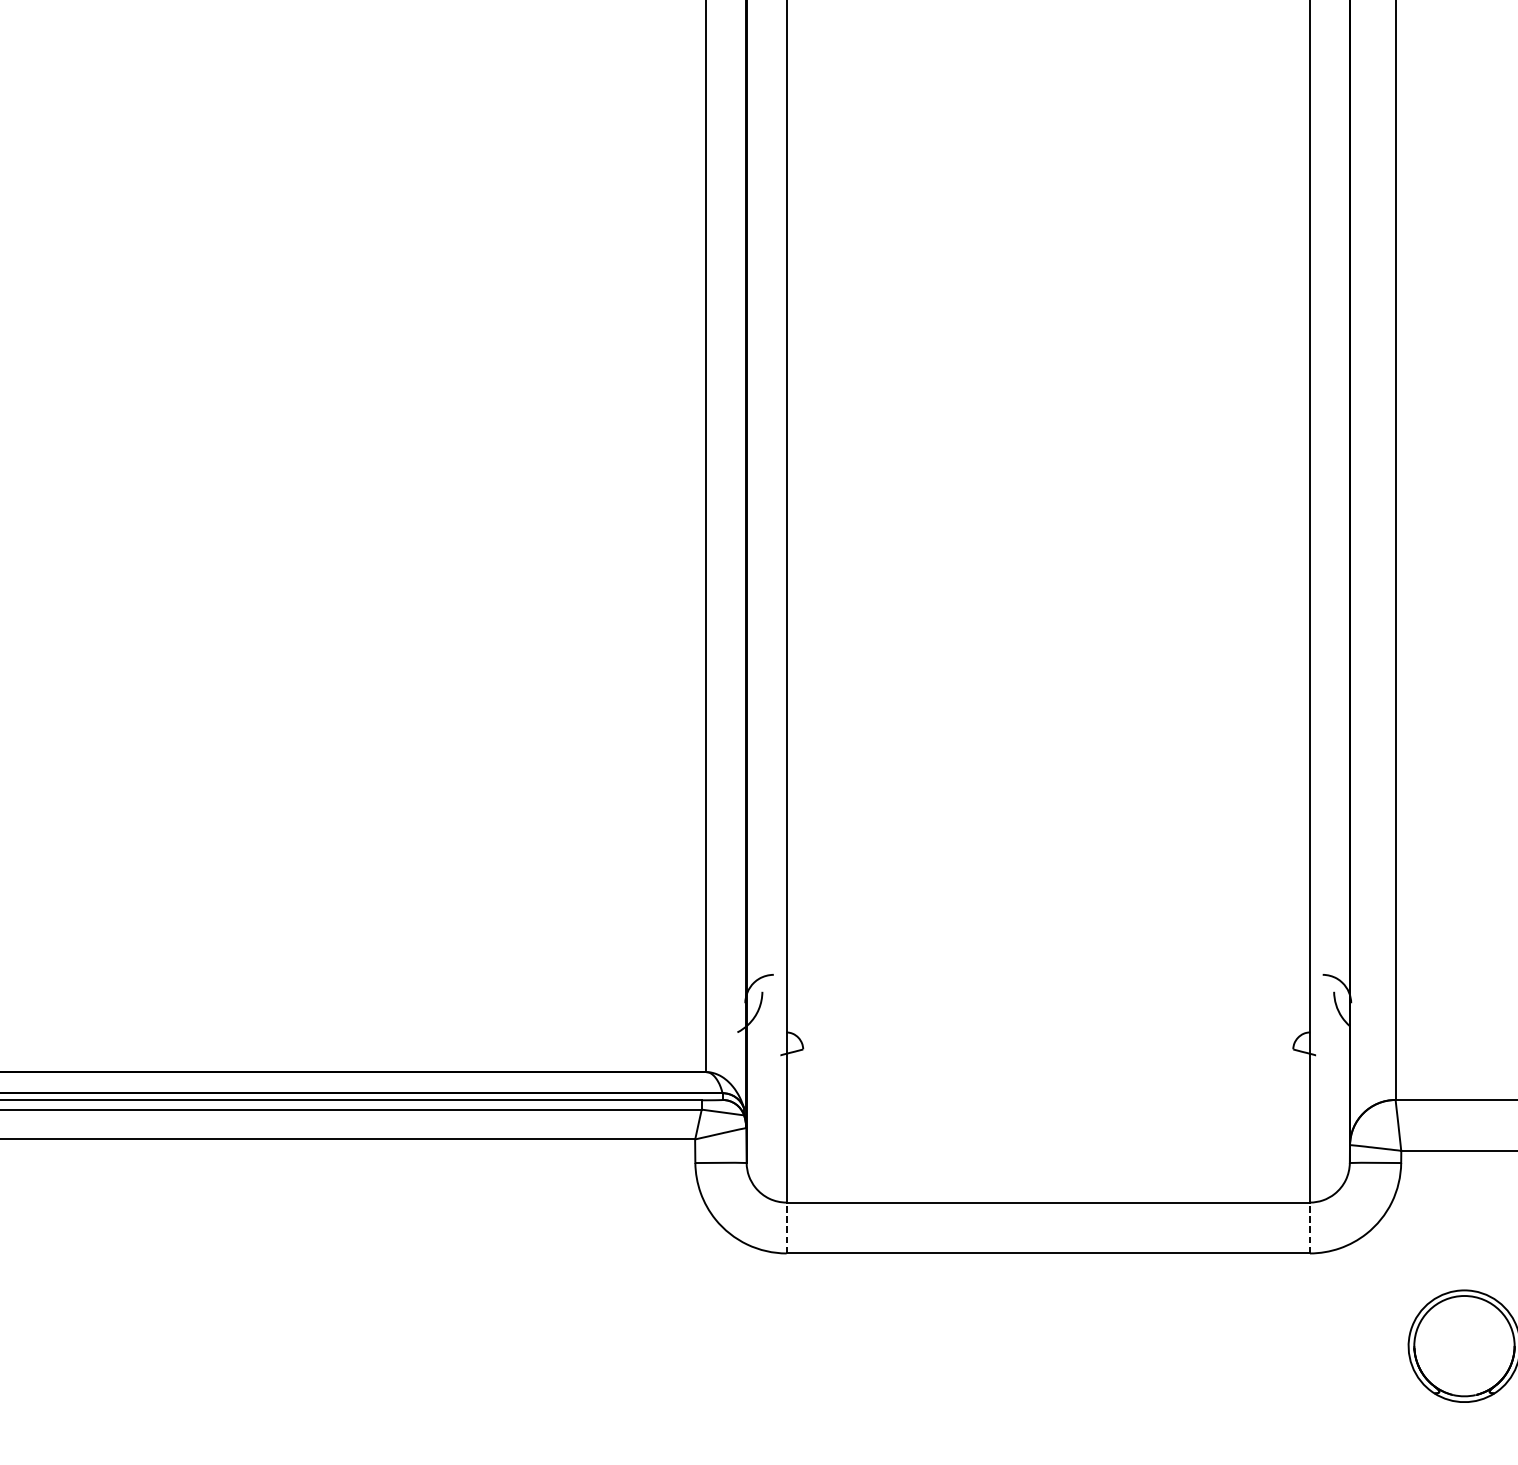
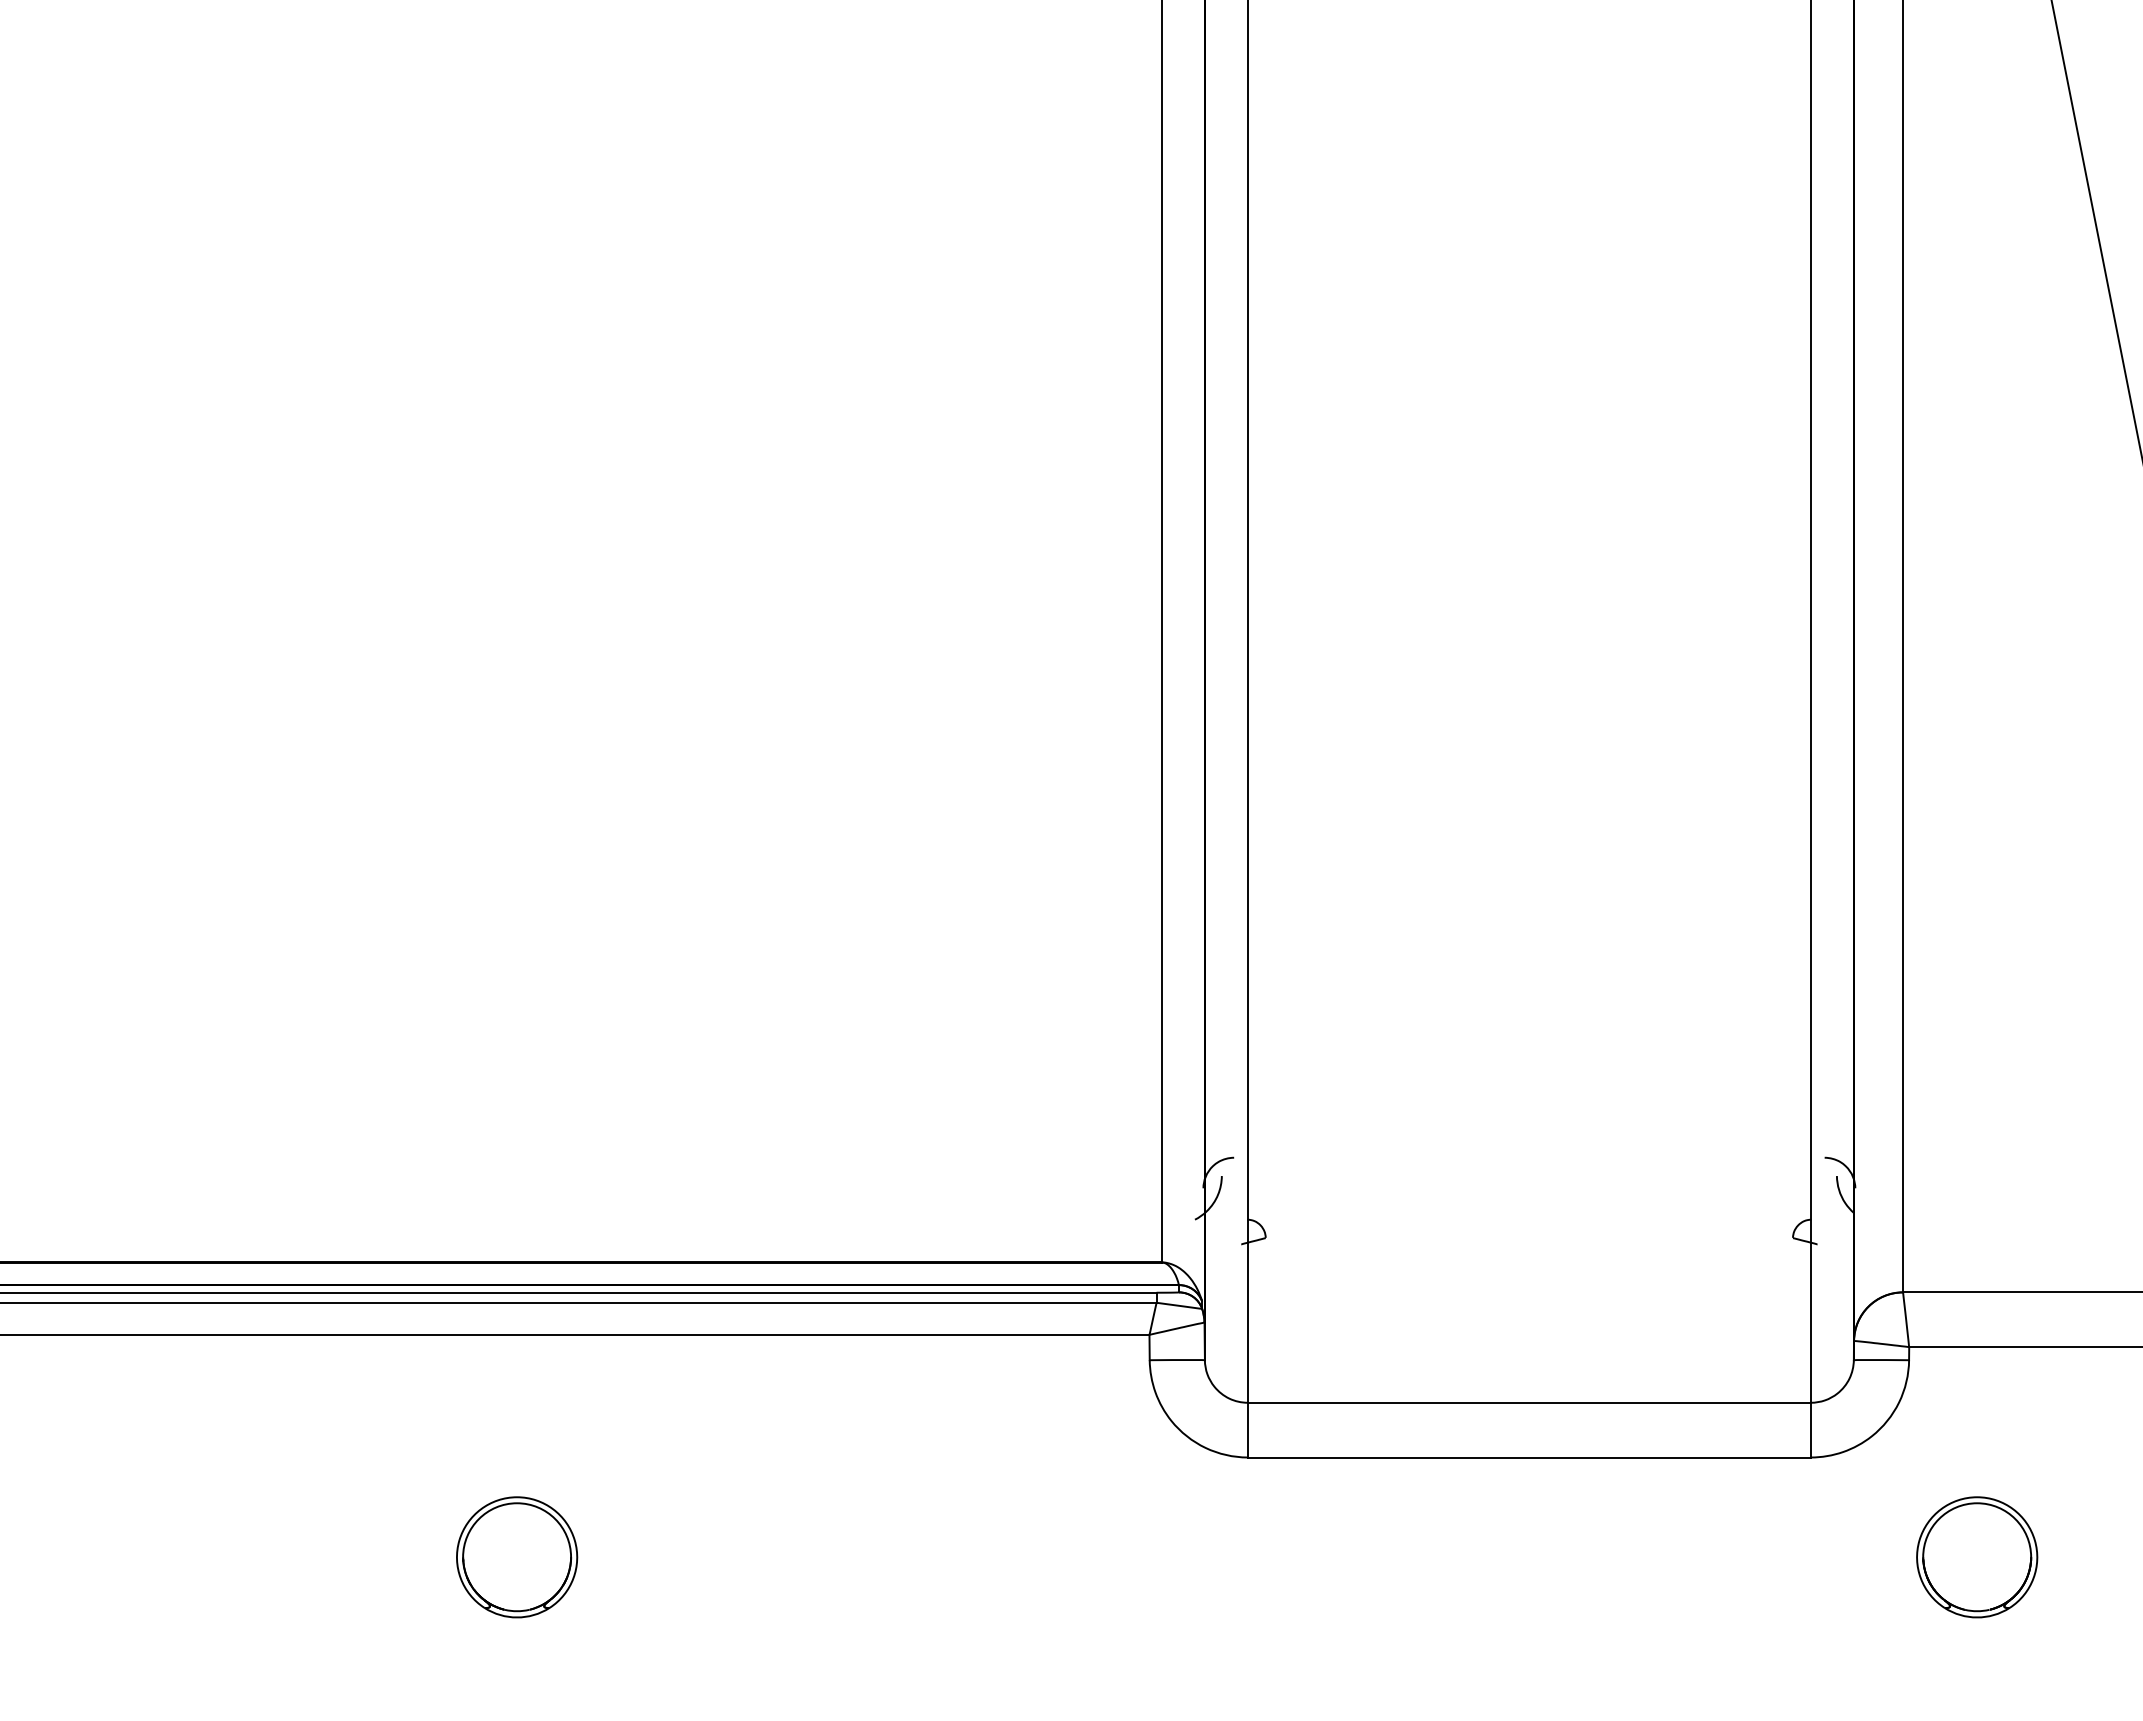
line: (786, 1227) -> (1247, 1429), dashed -> solid
line: (1309, 1227) -> (1810, 1429), dashed -> solid
part: (107, 1346) -> (517, 1557), added

